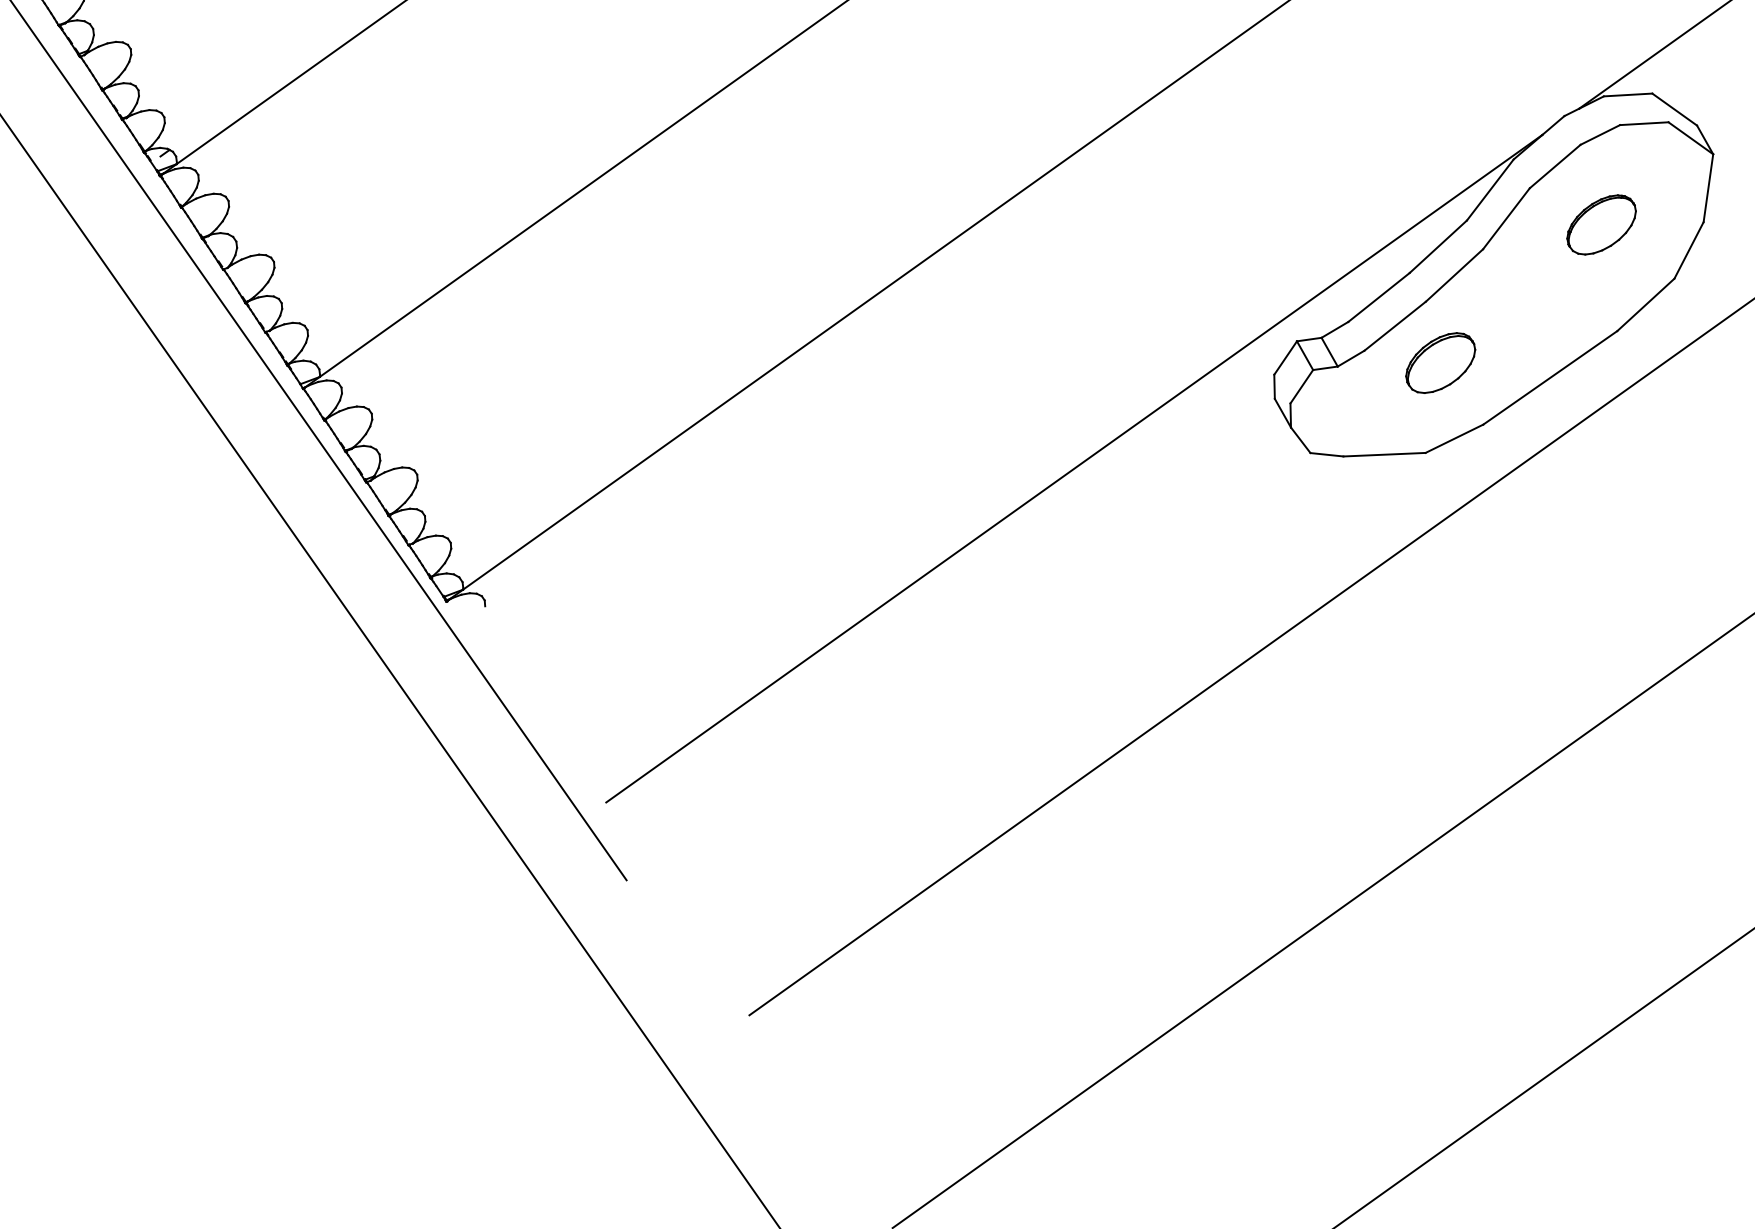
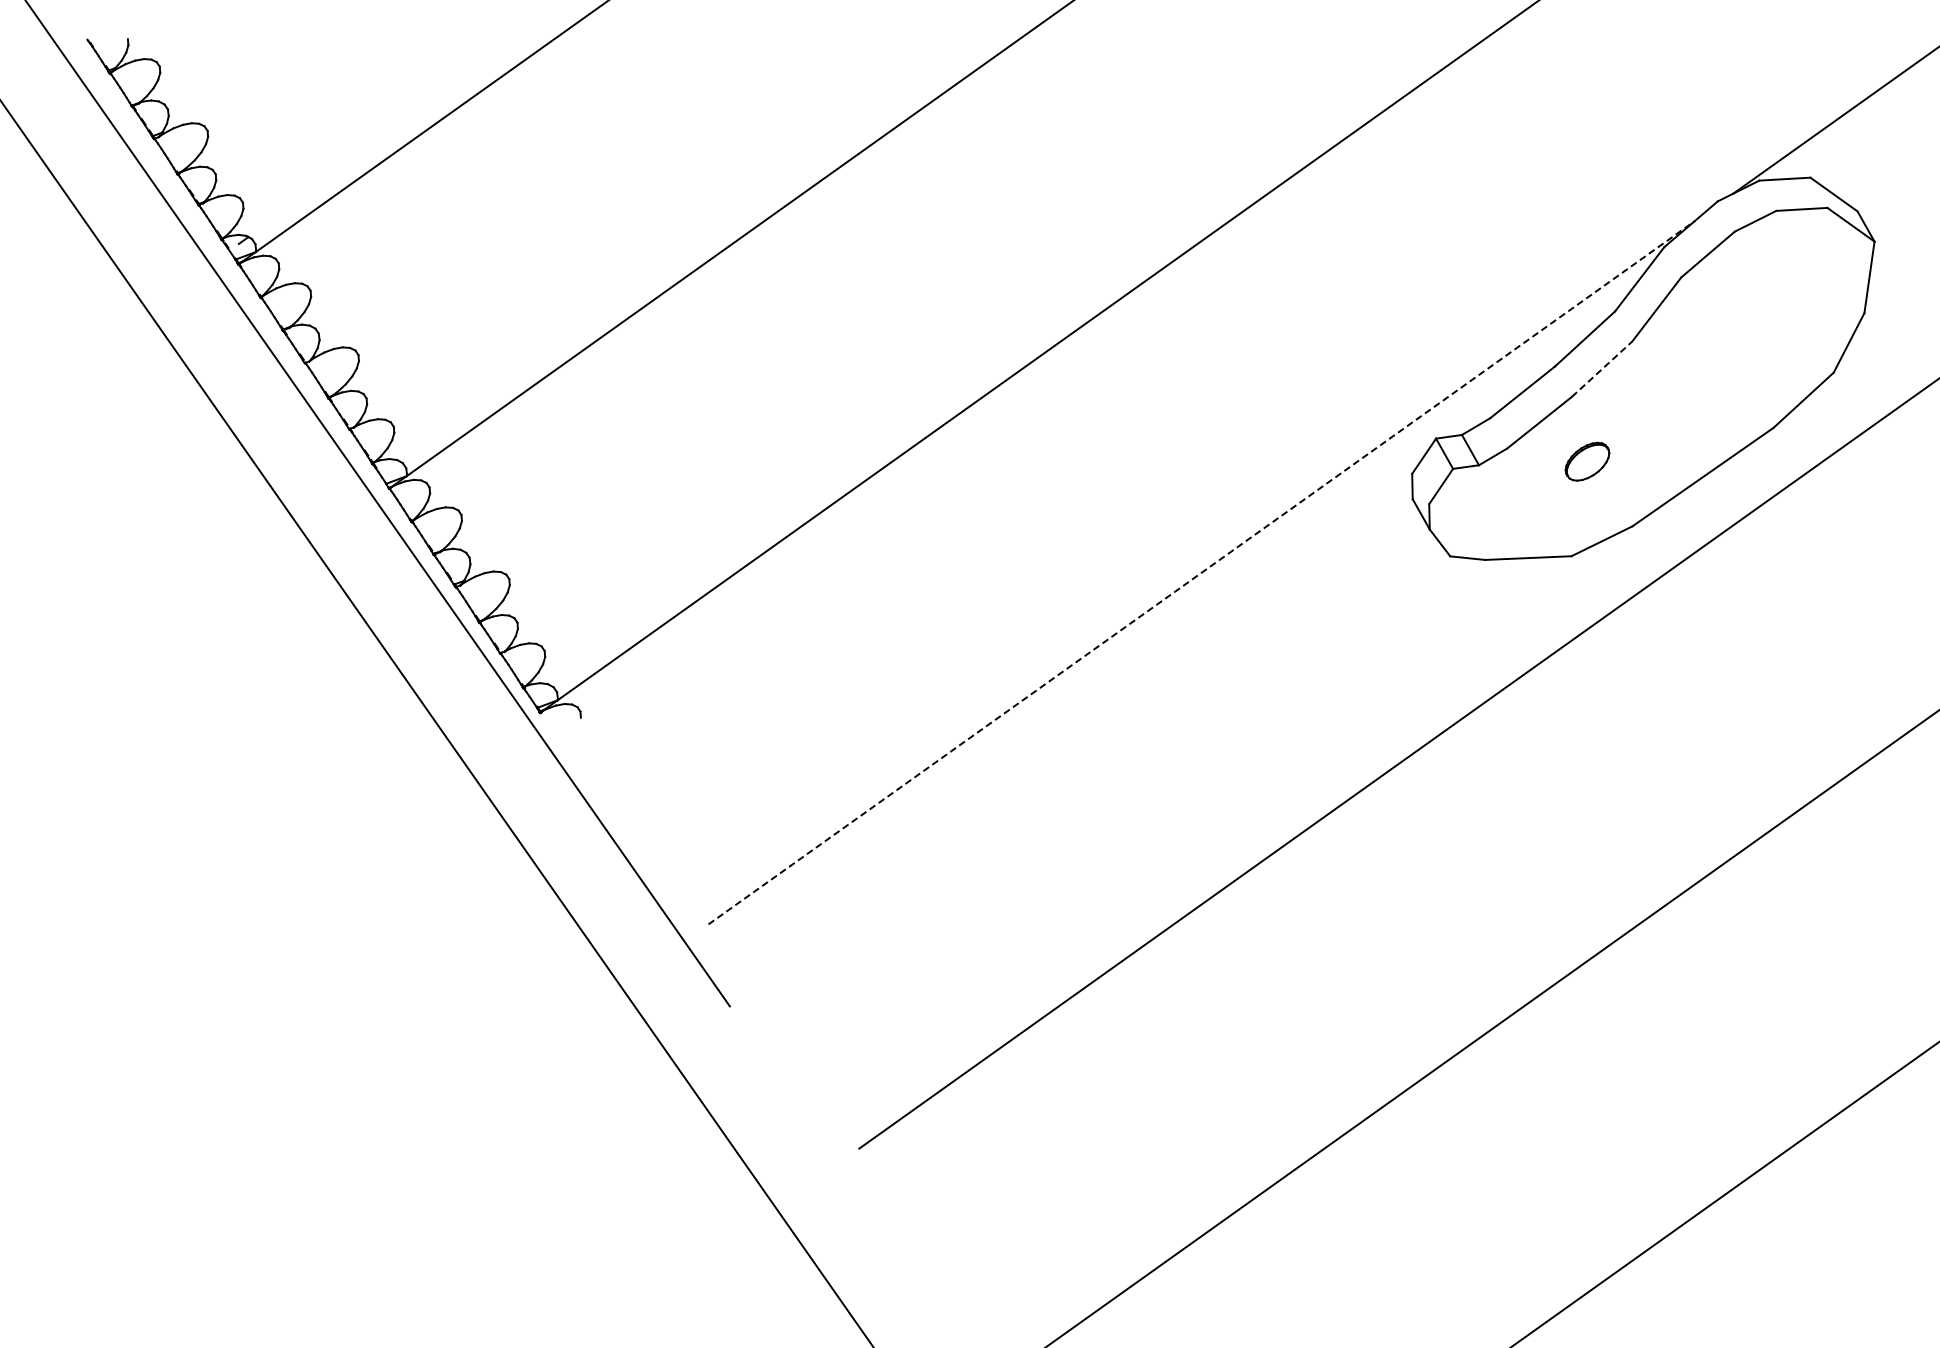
part: (1601, 224) -> (1756, 315), removed
line: (1454, 275) -> (1602, 369), solid -> dashed
part: (1440, 363) -> (1587, 461), size x0.6
line: (1074, 468) -> (1201, 572), solid -> dashed

